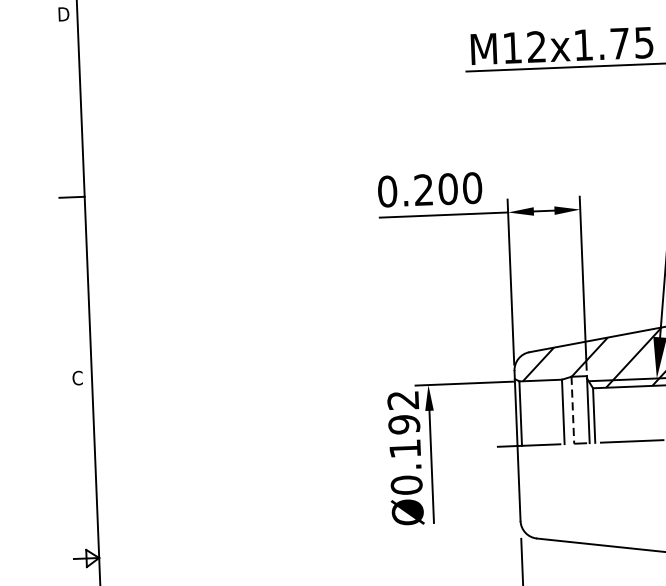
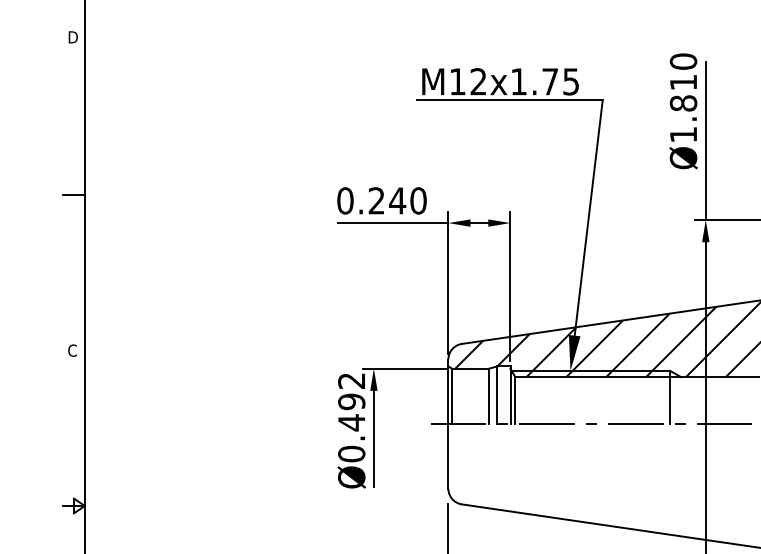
text: (448, 188) -> (397, 200), 0.200 -> 0.240
line: (573, 410) -> (497, 395), dashed -> solid
text: (404, 448) -> (351, 422), Ø0.192 -> Ø0.492

